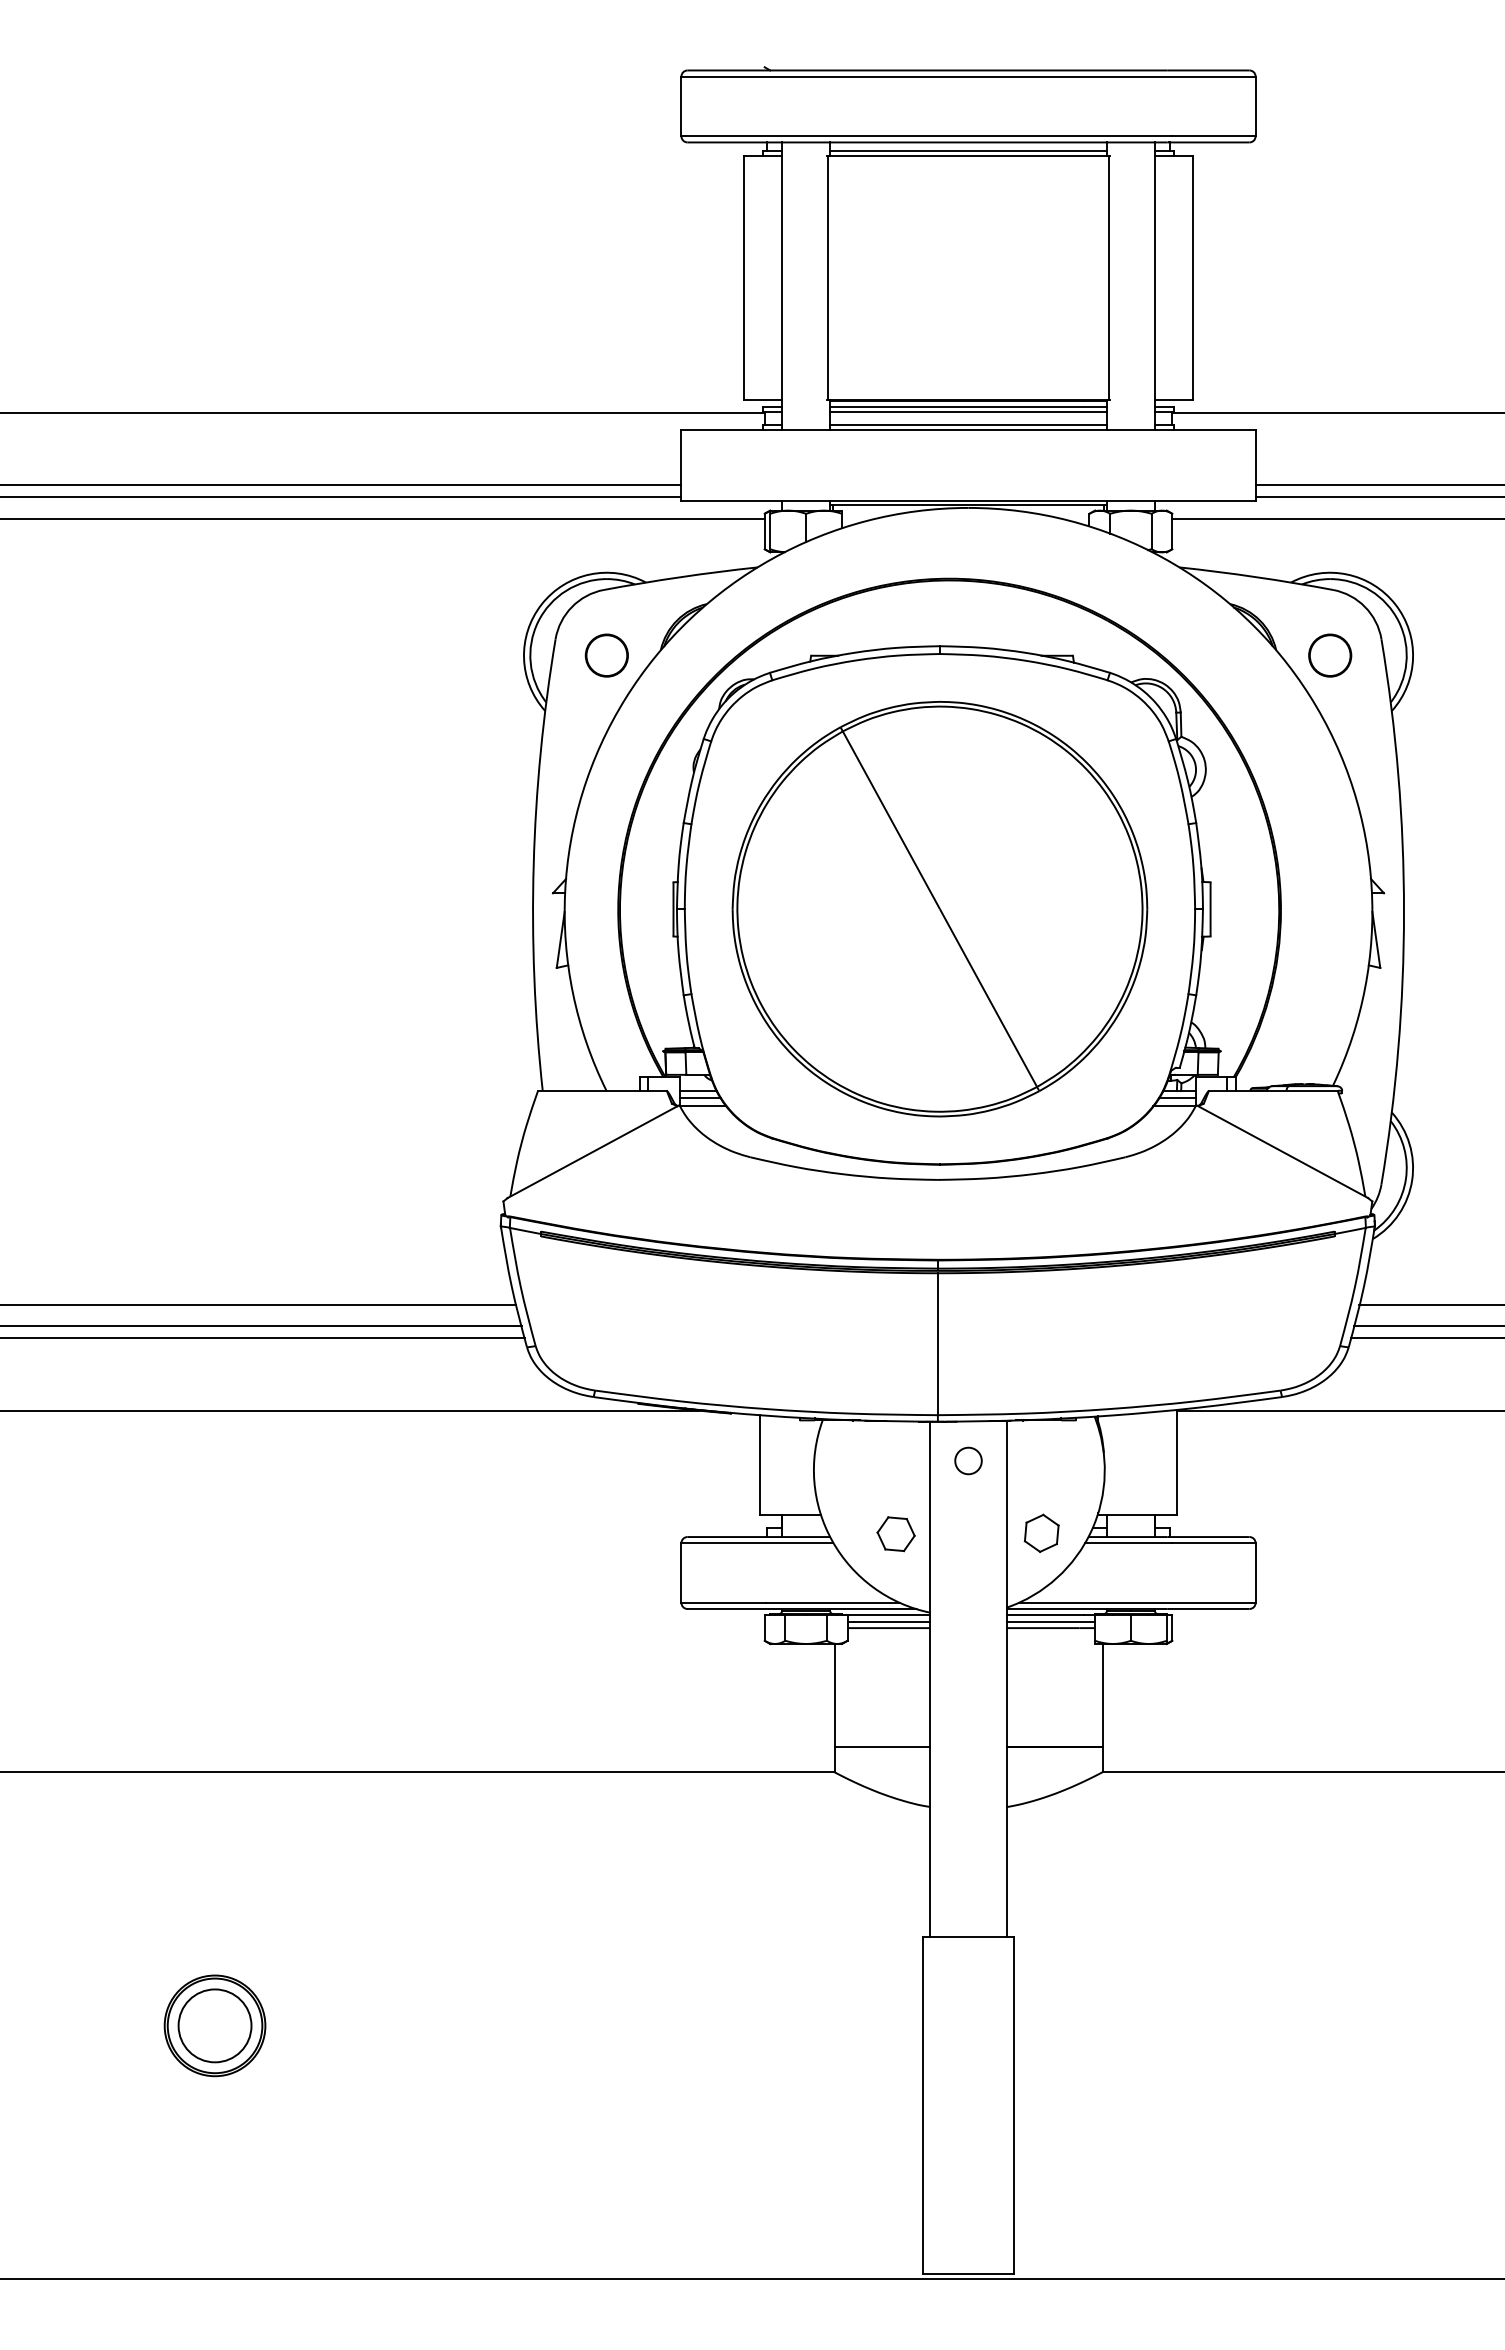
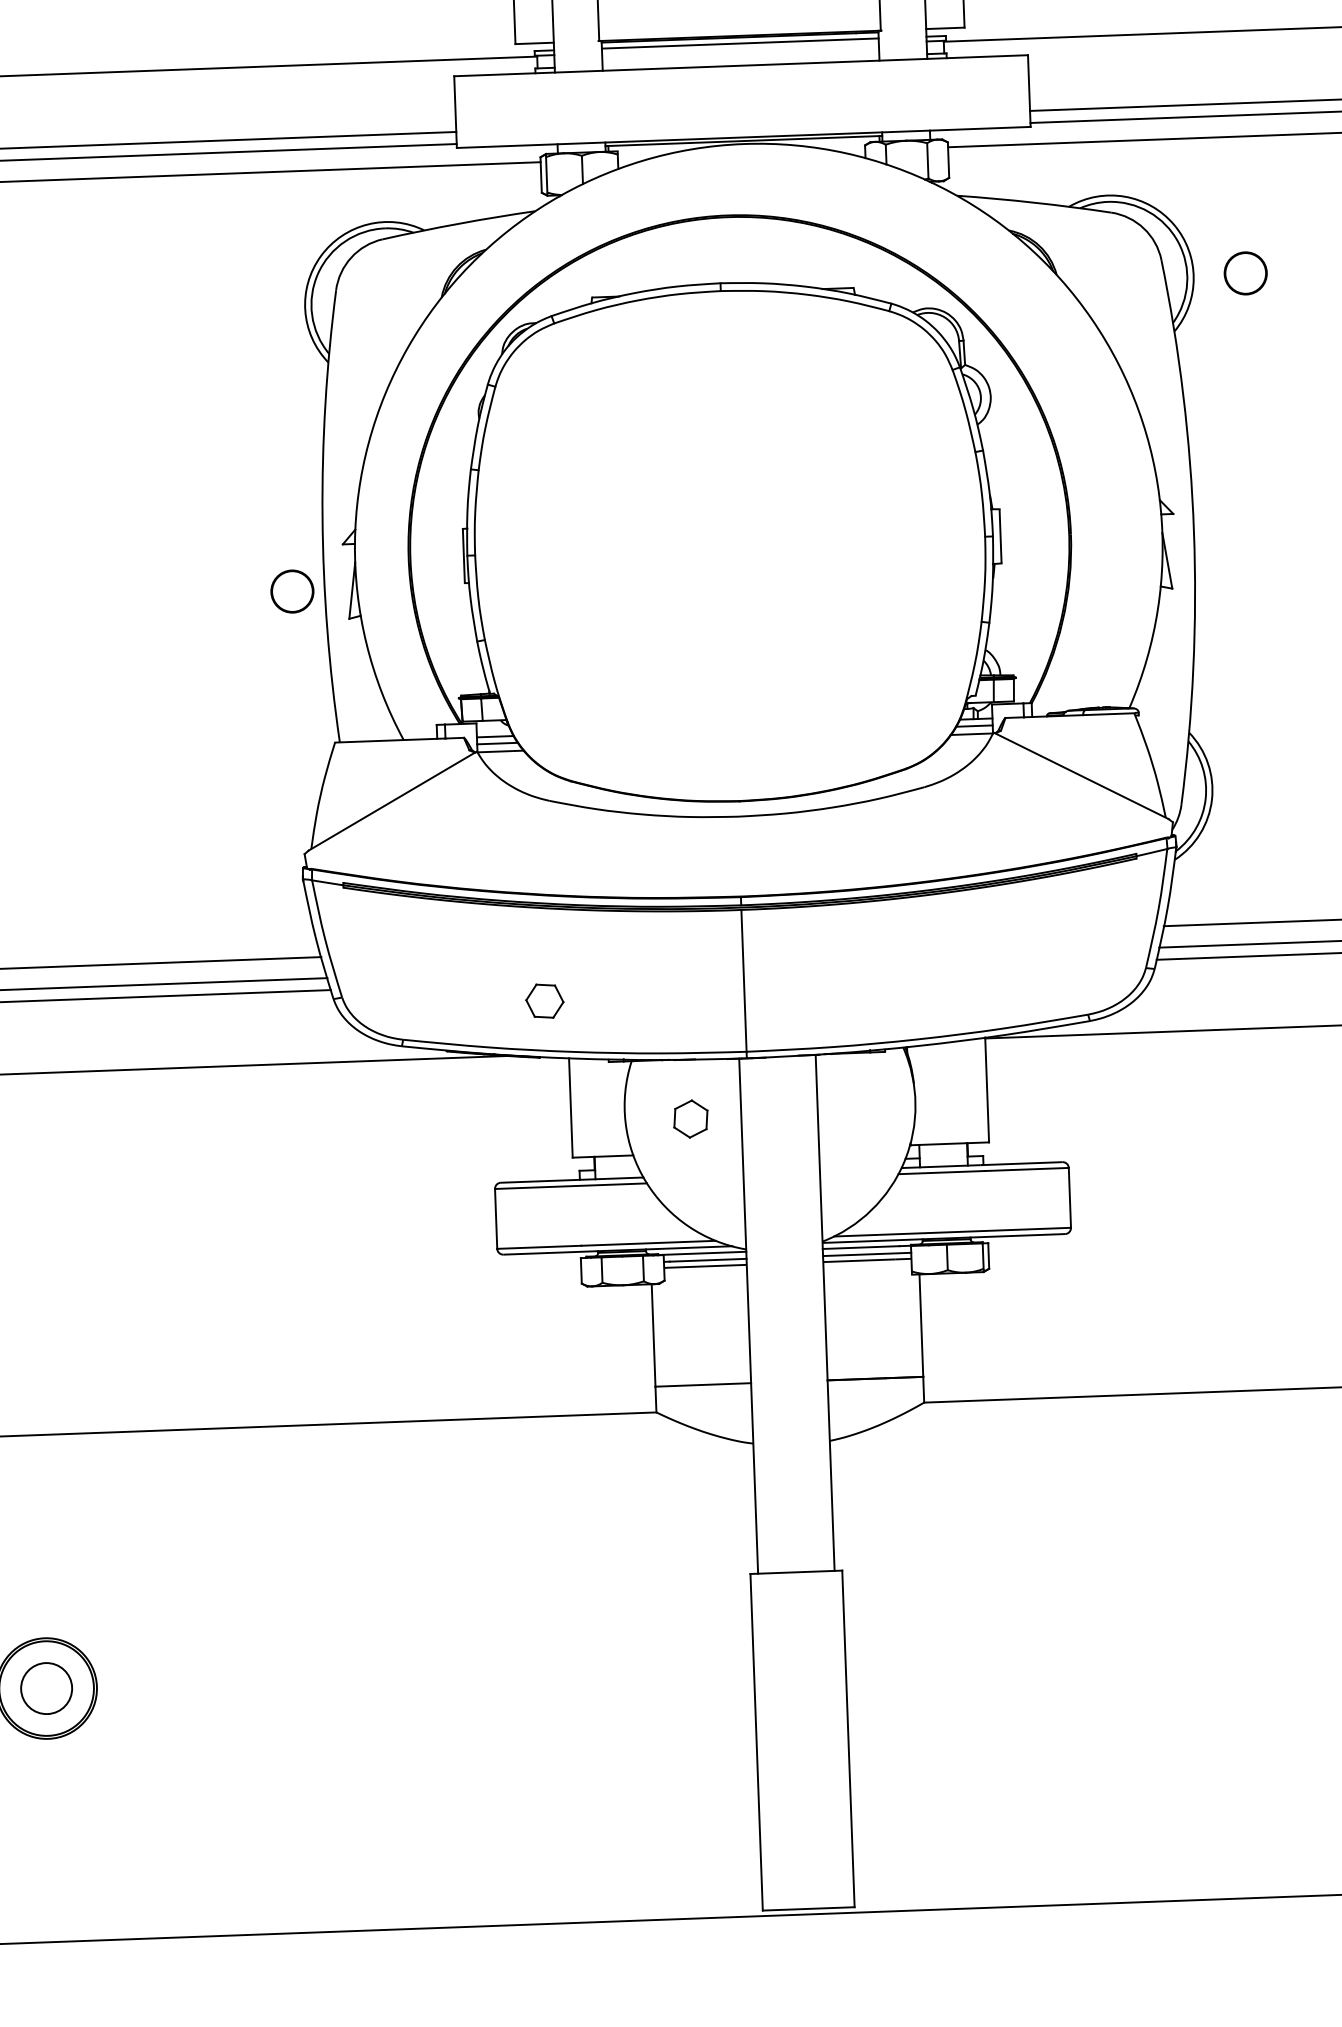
line: (968, 412) -> (740, 48), removed
line: (968, 424) -> (740, 60), removed
circle: (606, 655) -> (292, 591), moved
circle: (1330, 655) -> (1246, 273), moved
part: (939, 909) -> (729, 546), removed
circle: (968, 1460) -> (778, 1095), removed
part: (1041, 1532) -> (690, 1118), moved
part: (895, 1534) -> (544, 1001), moved
circle: (214, 2025) -> (46, 1688), size x0.7

